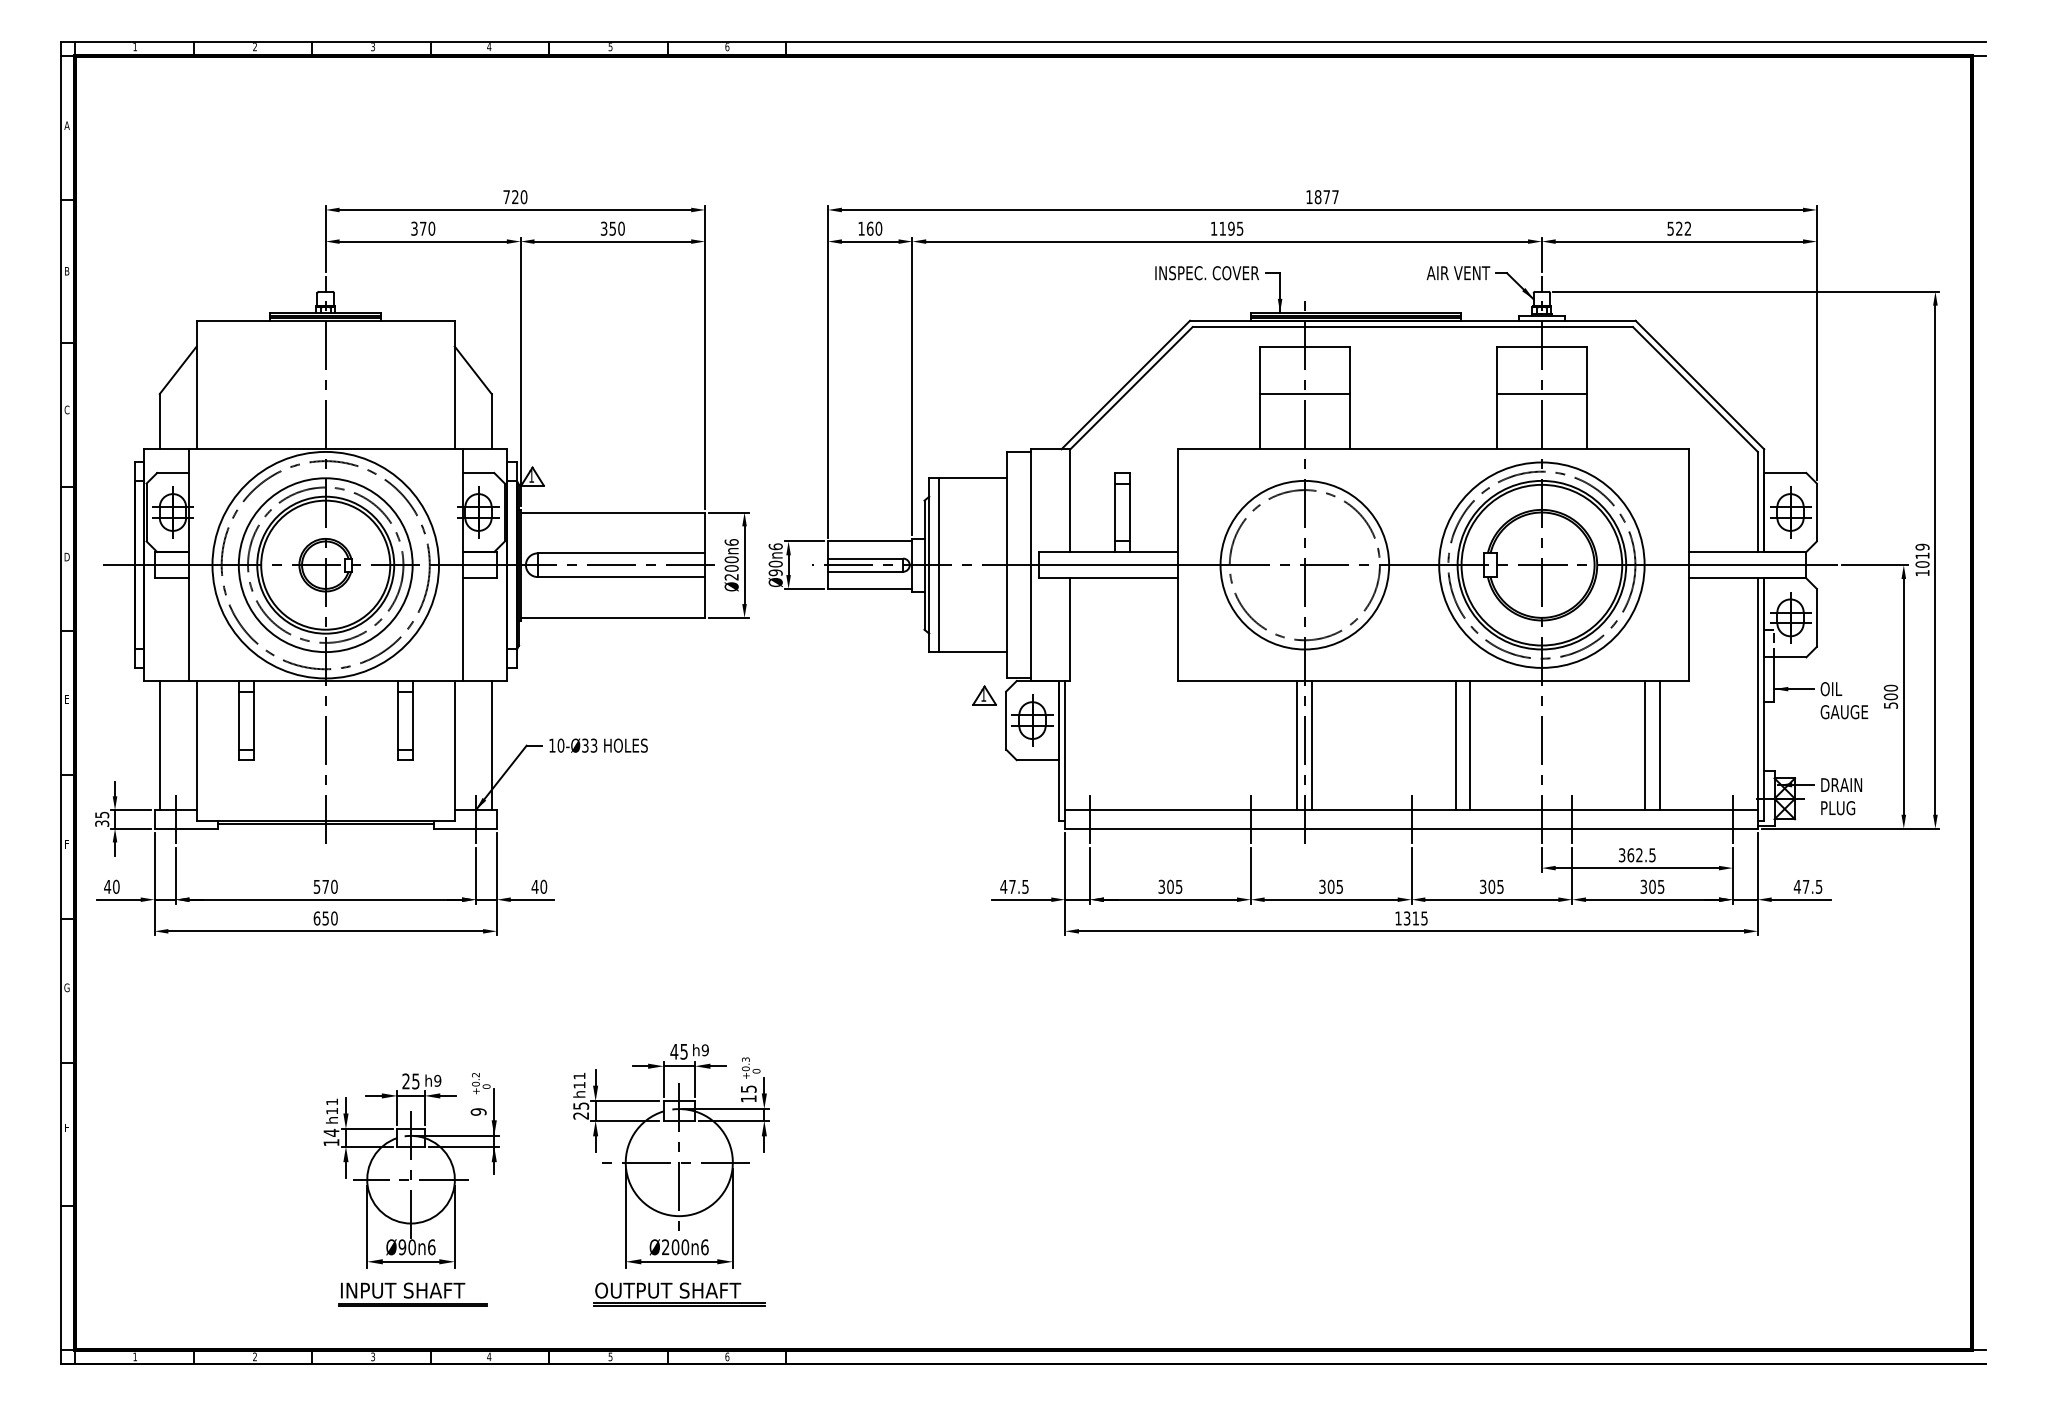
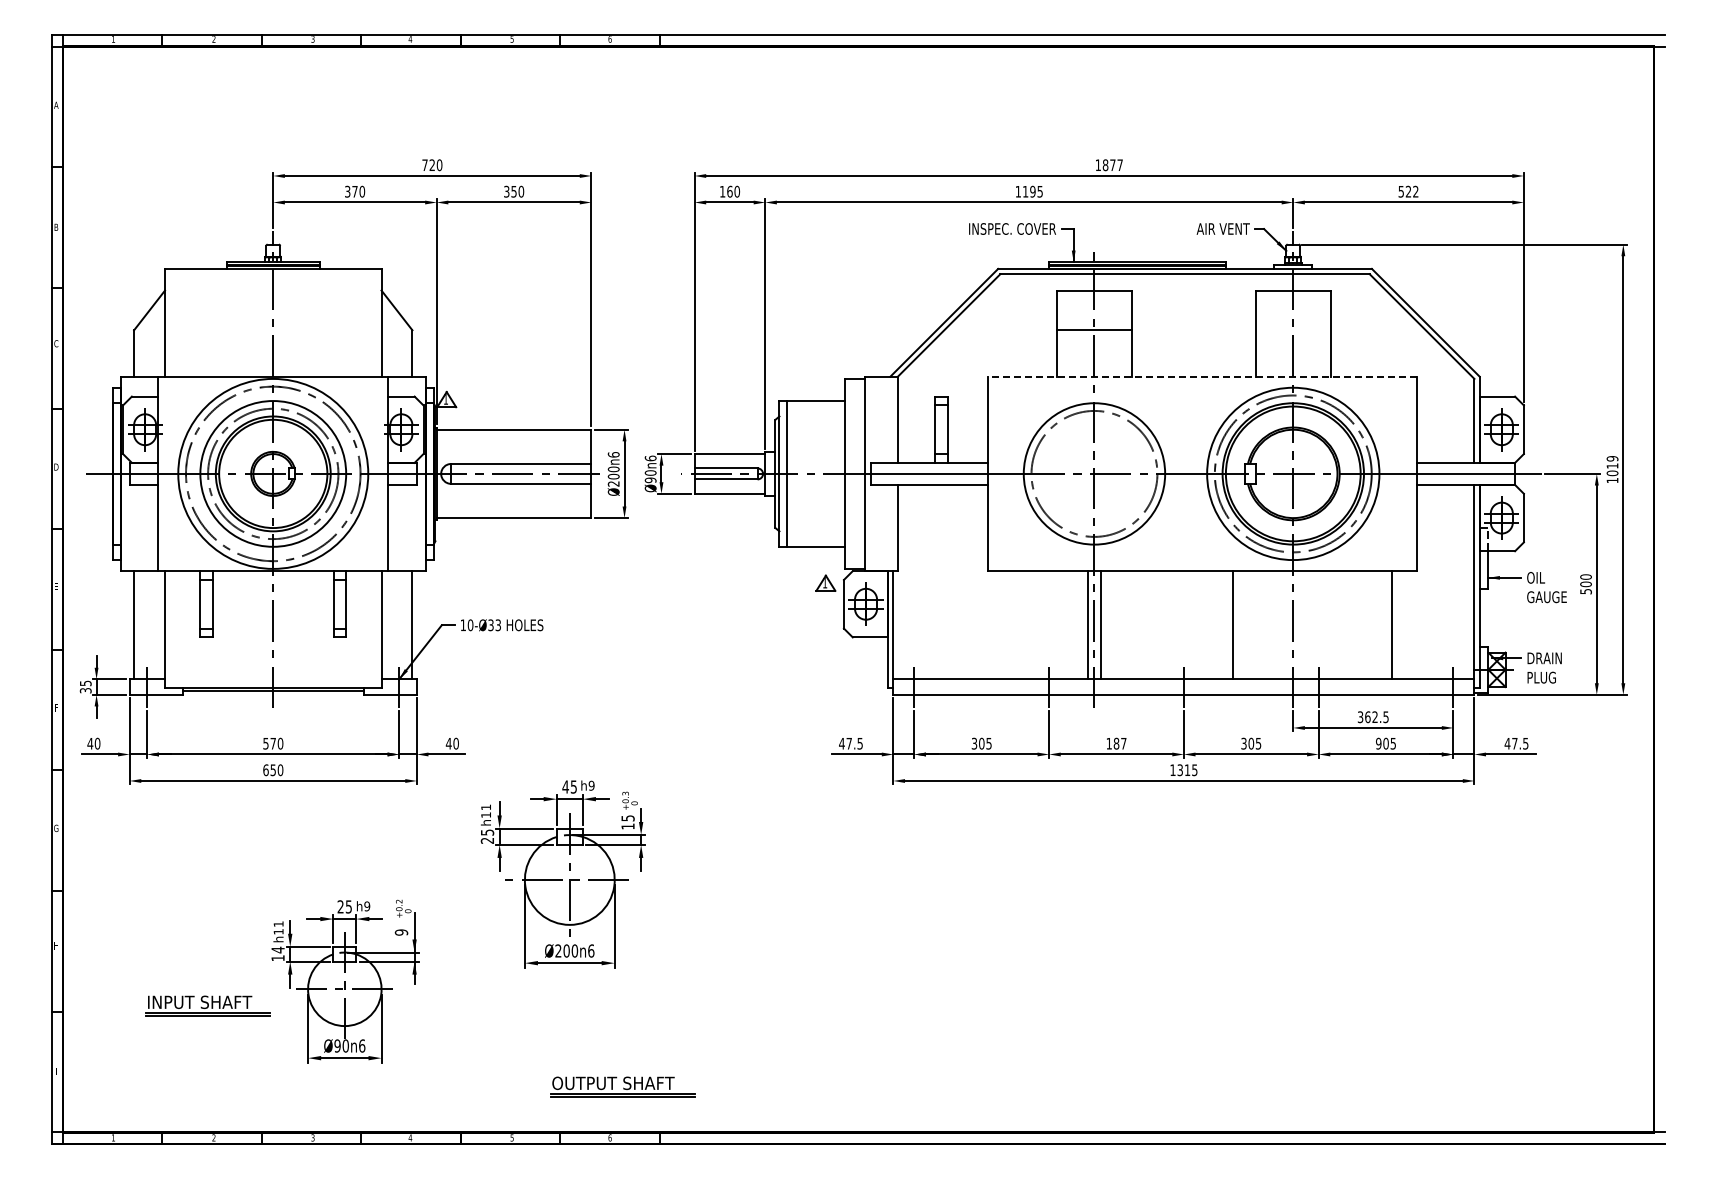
line: (1540, 394) -> (1292, 330), removed
line: (1433, 449) -> (1202, 376), solid -> dashed
line: (1455, 745) -> (1220, 625), removed
line: (1644, 745) -> (1379, 625), removed
text: (1331, 886) -> (1116, 743), 305 -> 187
text: (1643, 886) -> (1378, 743), 305 -> 905
part: (670, 1156) -> (562, 874), moved
part: (411, 1294) -> (207, 1005), moved
part: (678, 1294) -> (622, 1086), moved

